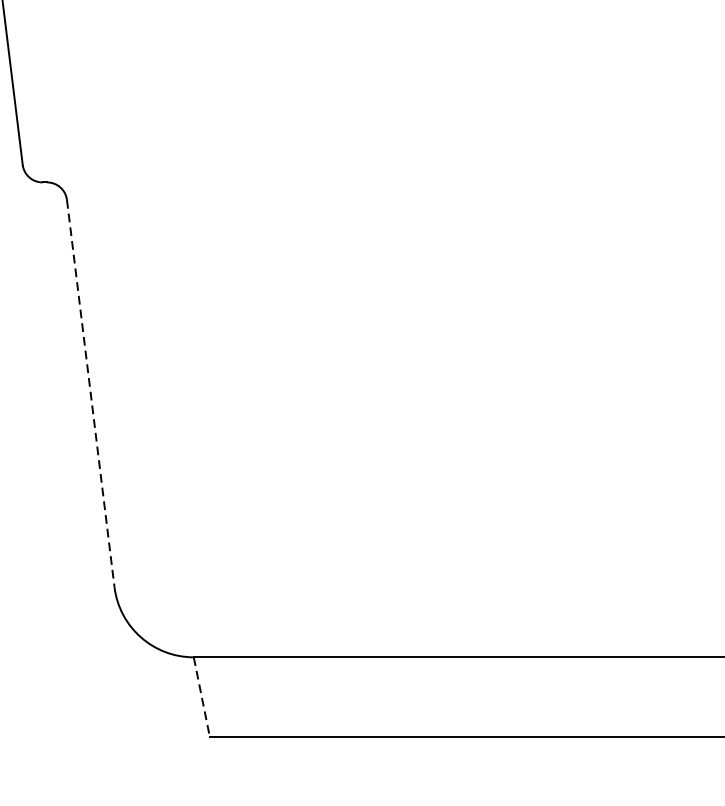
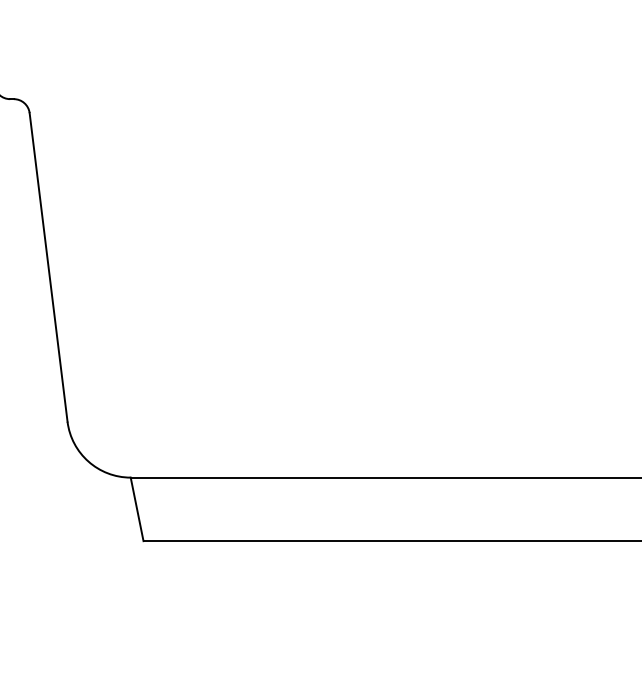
line: (90, 393) -> (48, 267), dashed -> solid
line: (202, 697) -> (137, 509), dashed -> solid

